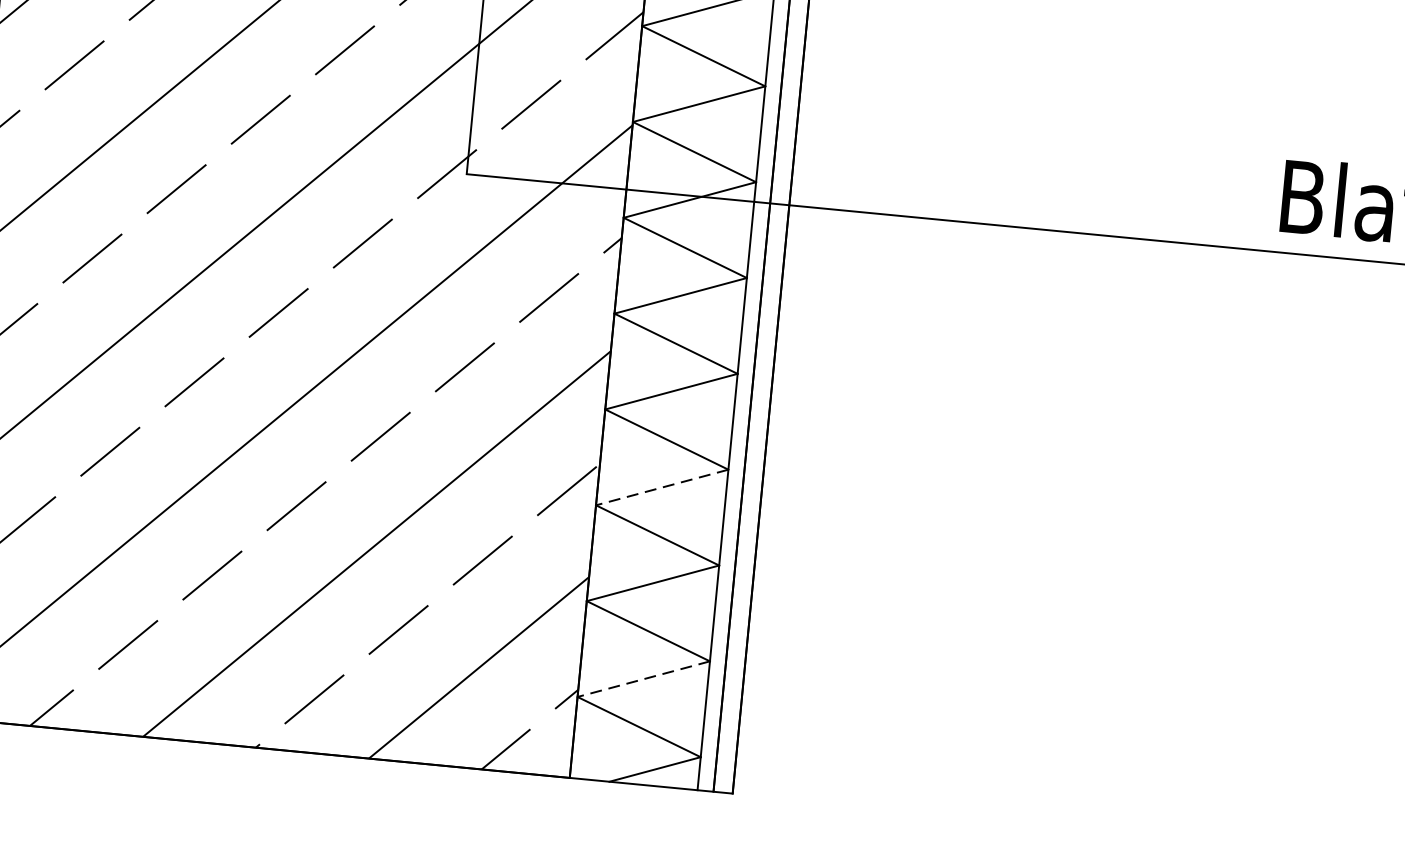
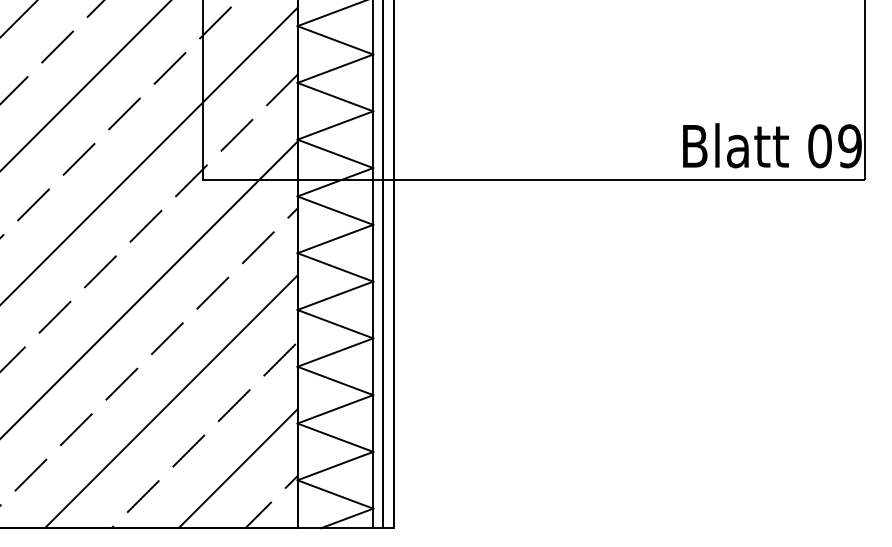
line: (660, 487) -> (334, 352), dashed -> solid
line: (642, 679) -> (334, 466), dashed -> solid

